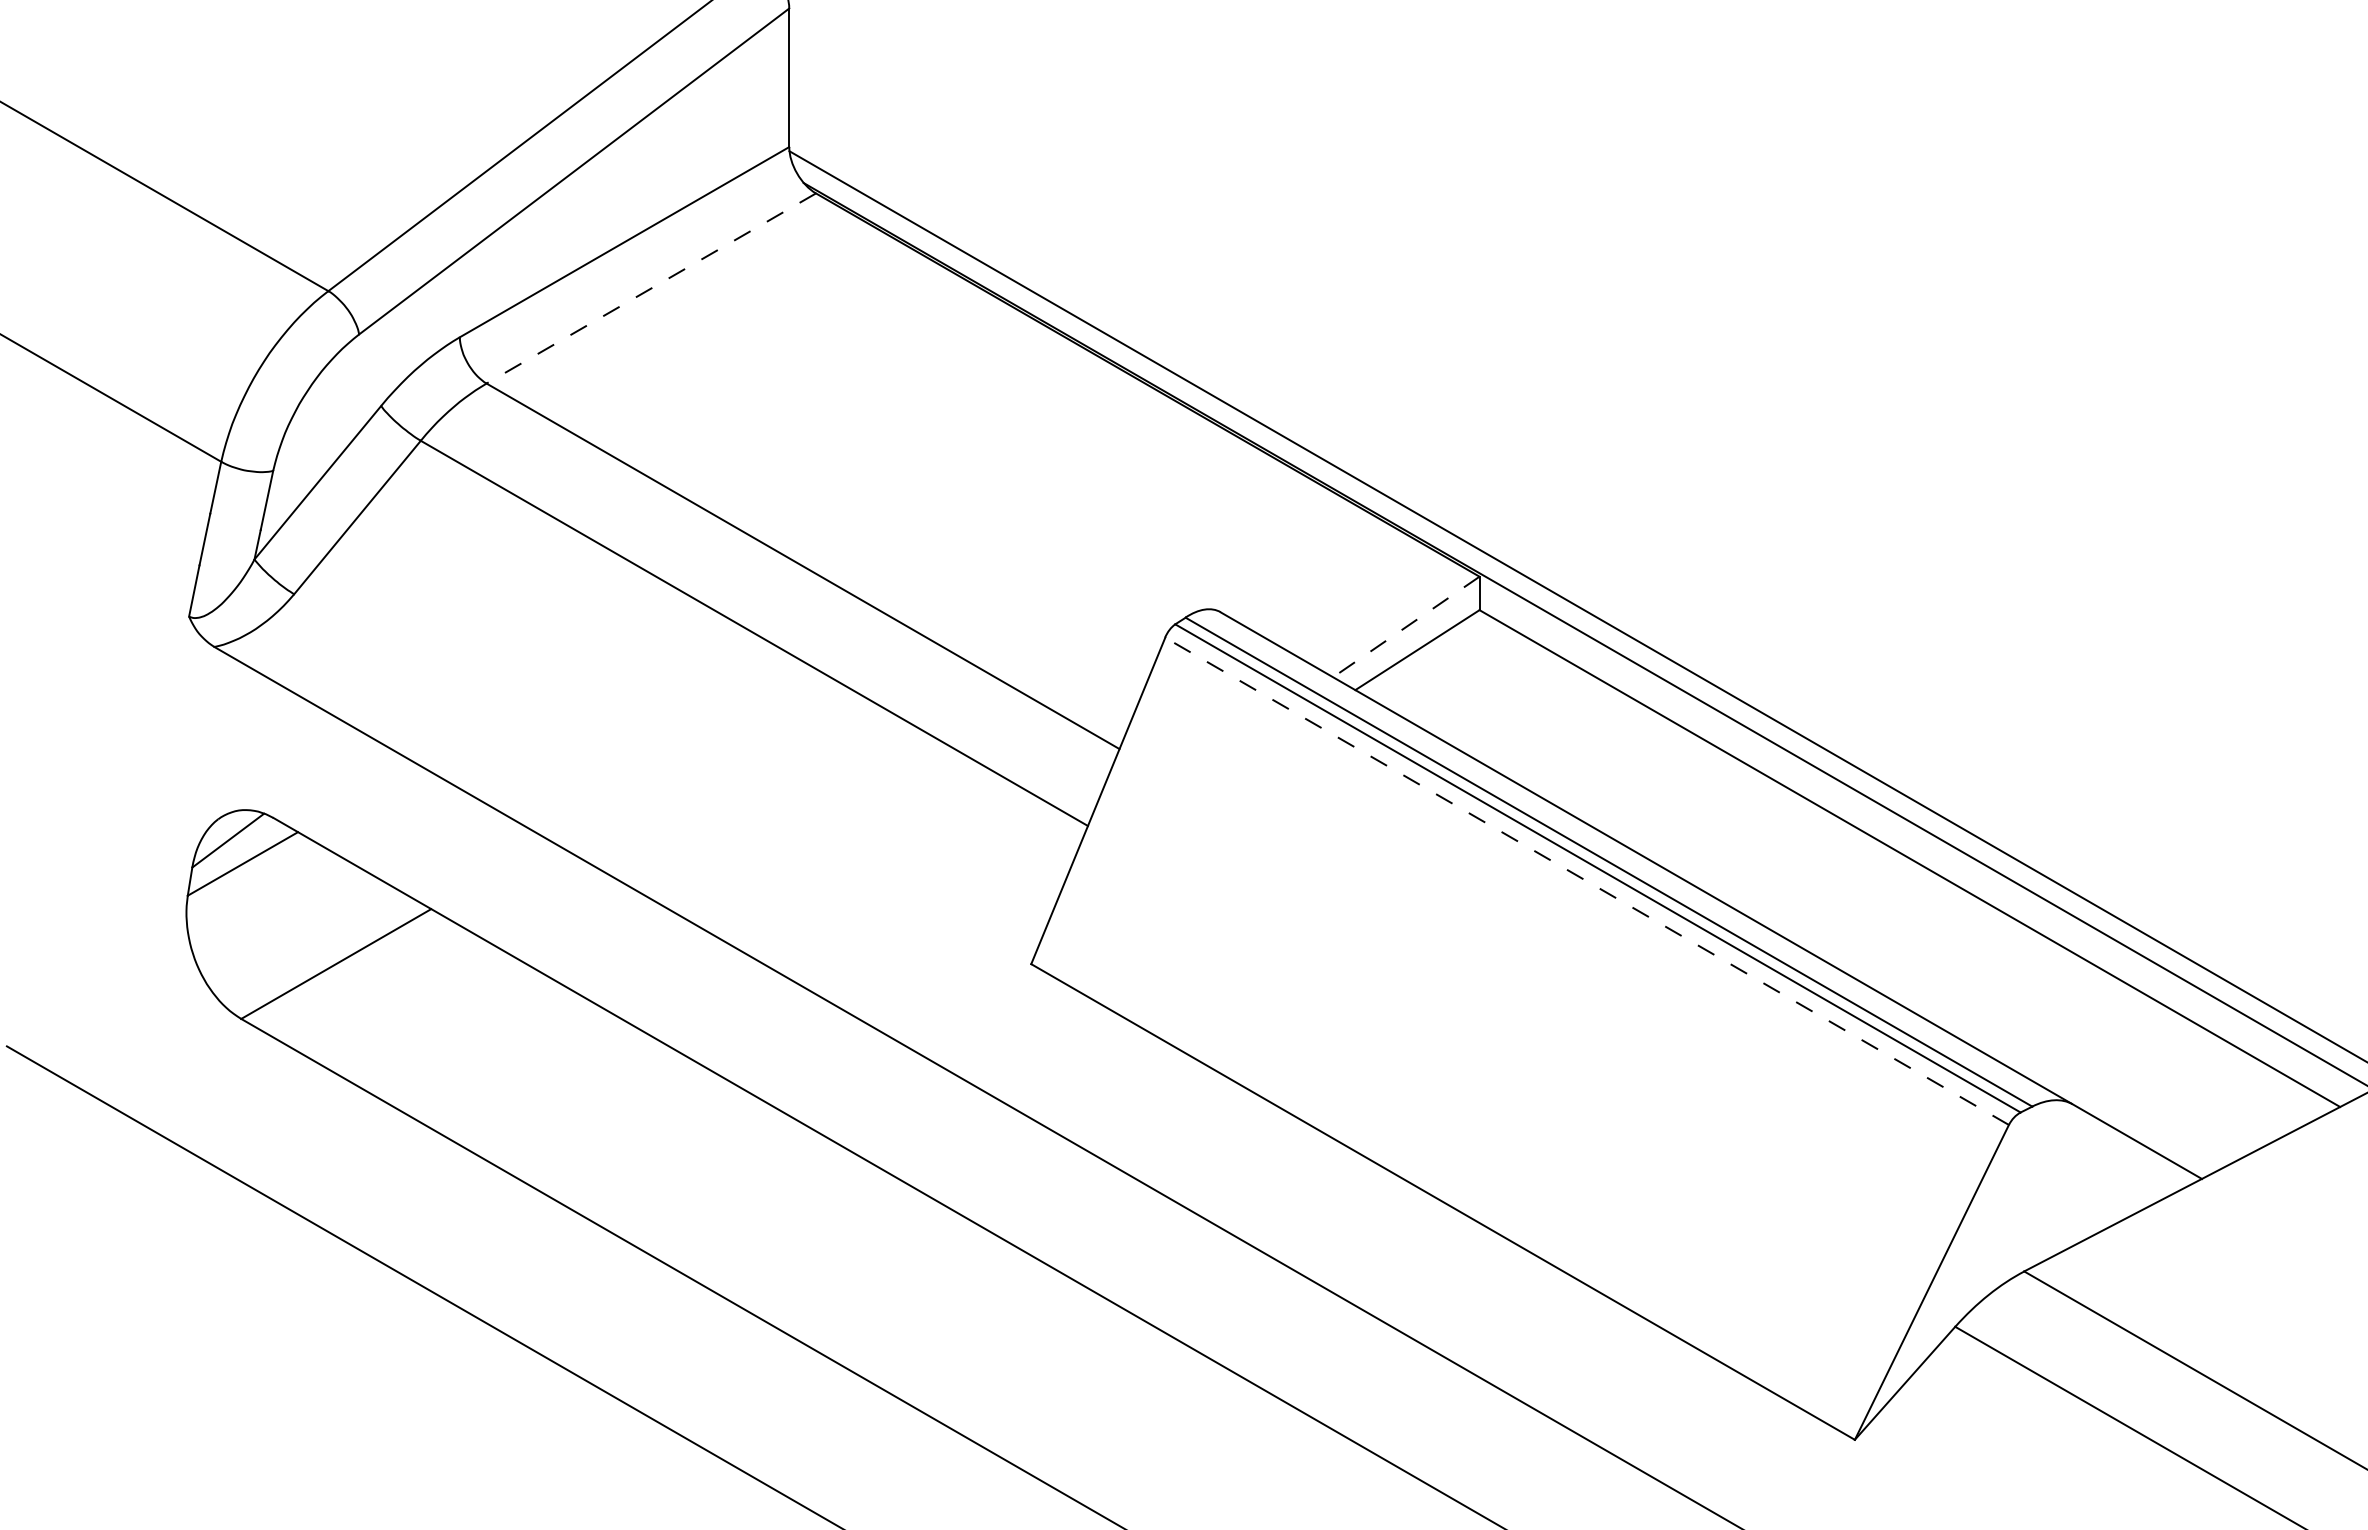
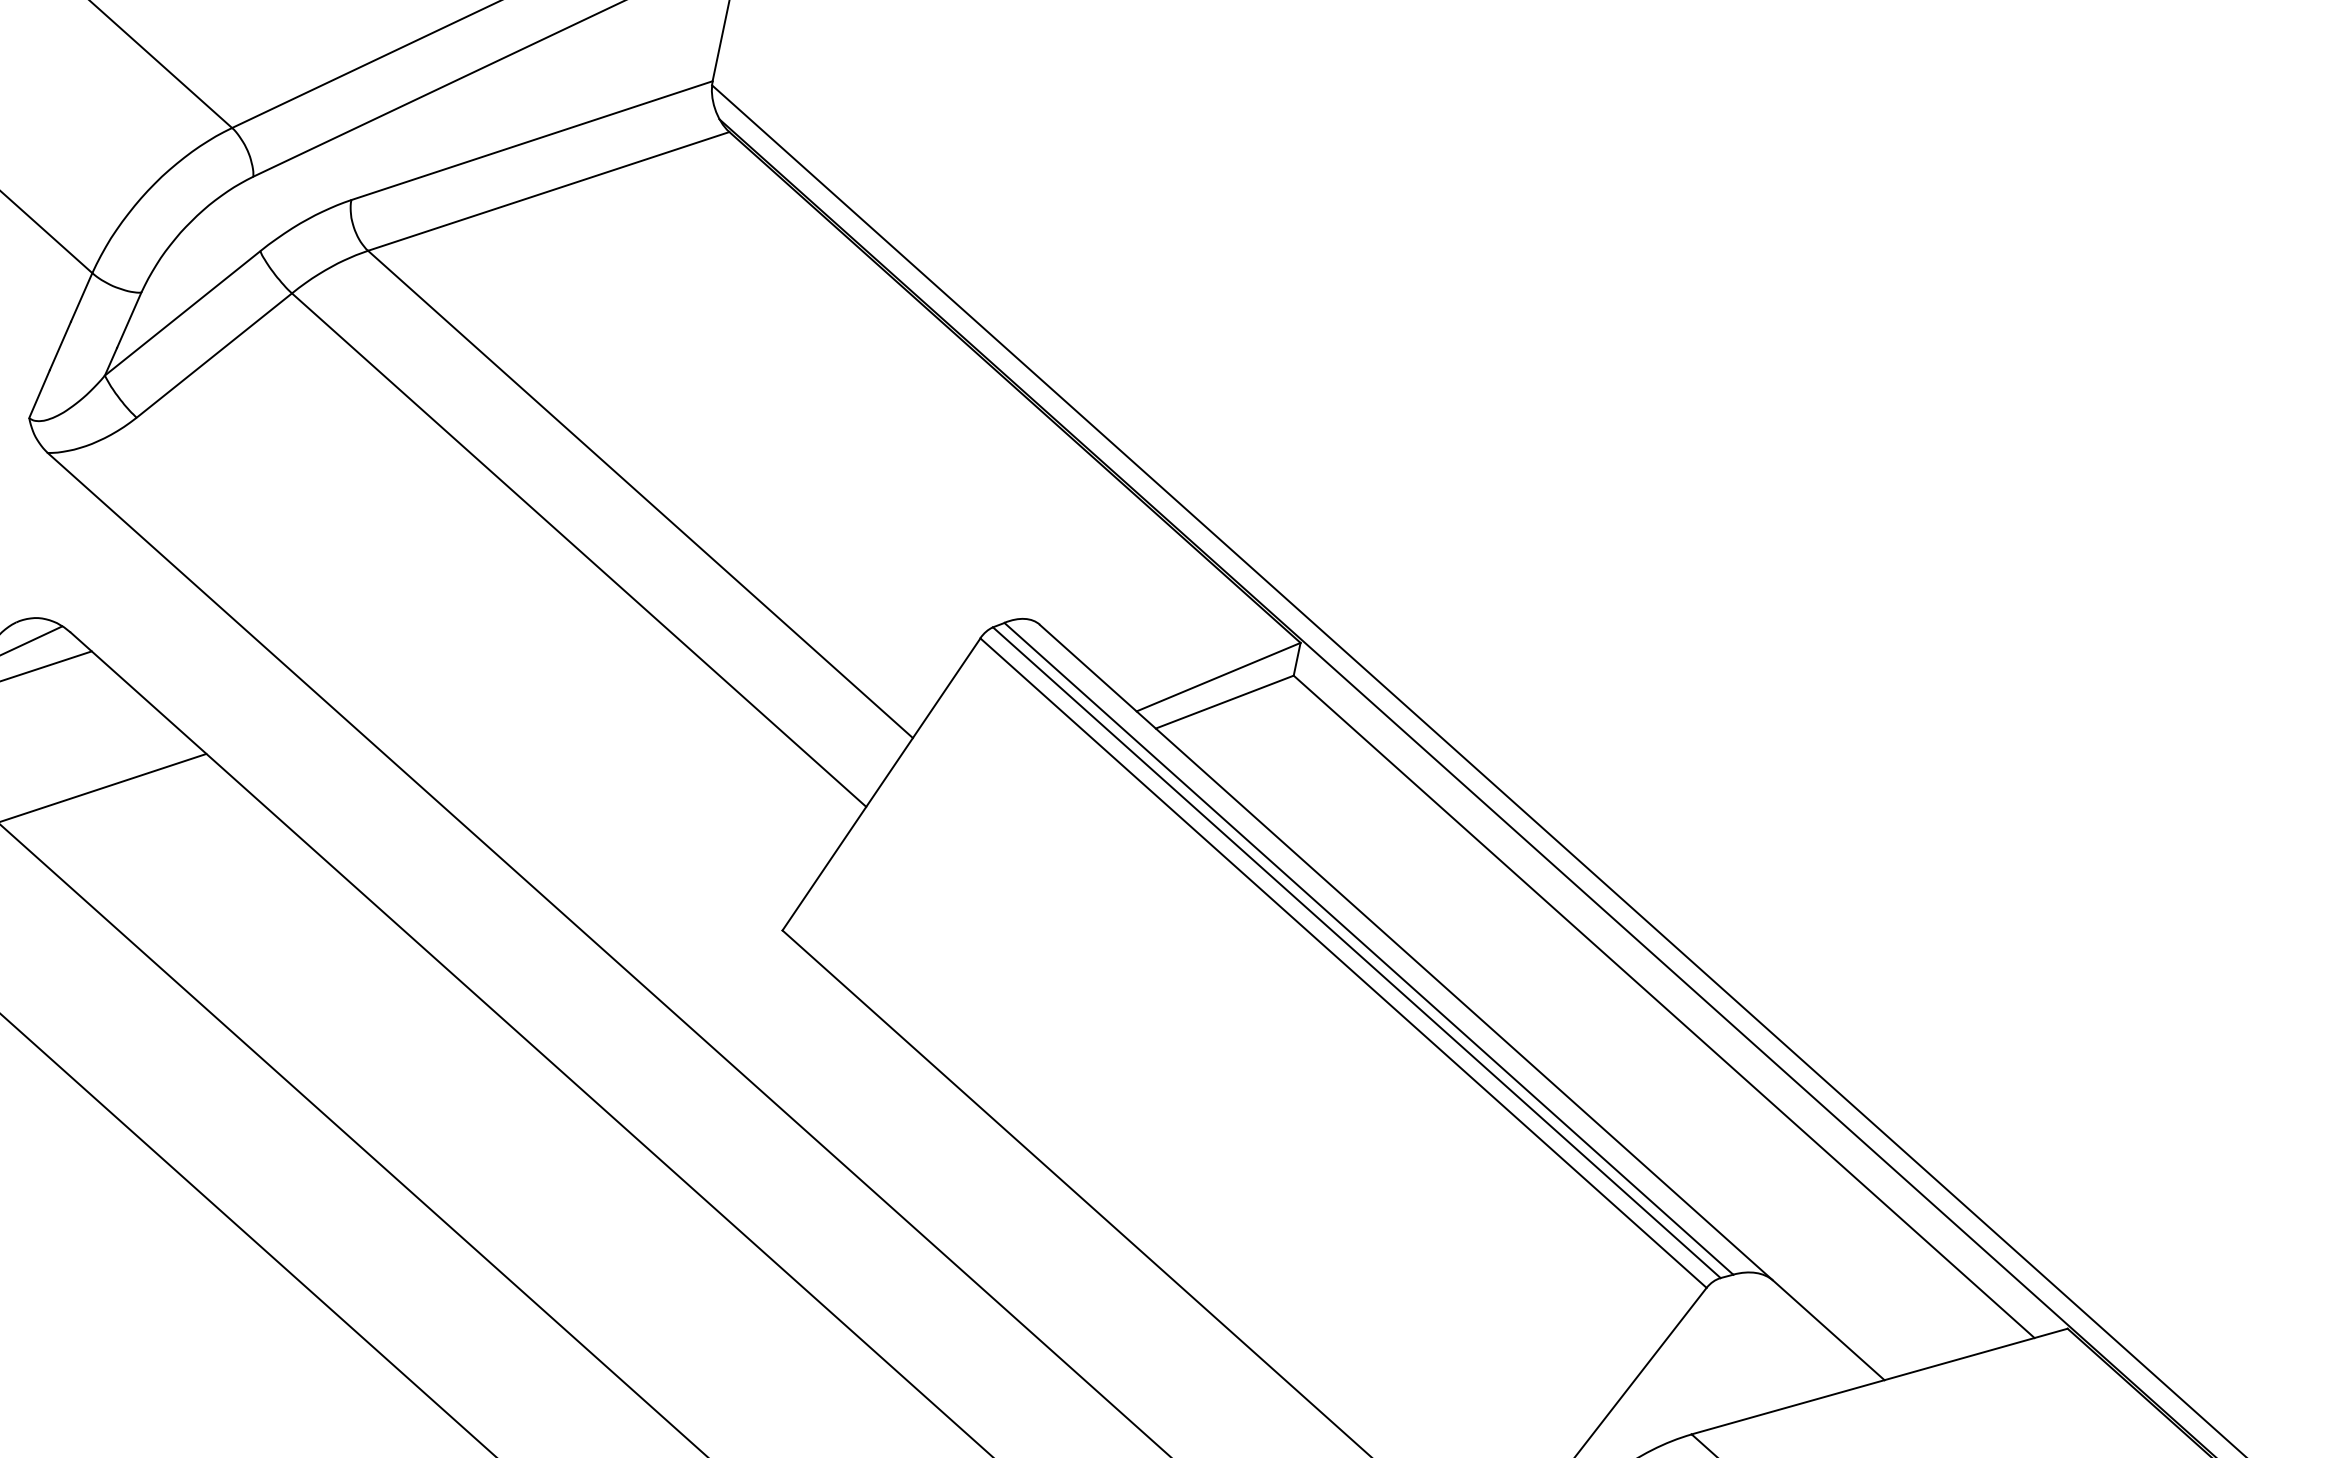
line: (650, 288) -> (547, 191), dashed -> solid
line: (1406, 626) -> (1218, 676), dashed -> solid
line: (1586, 881) -> (1342, 963), dashed -> solid

